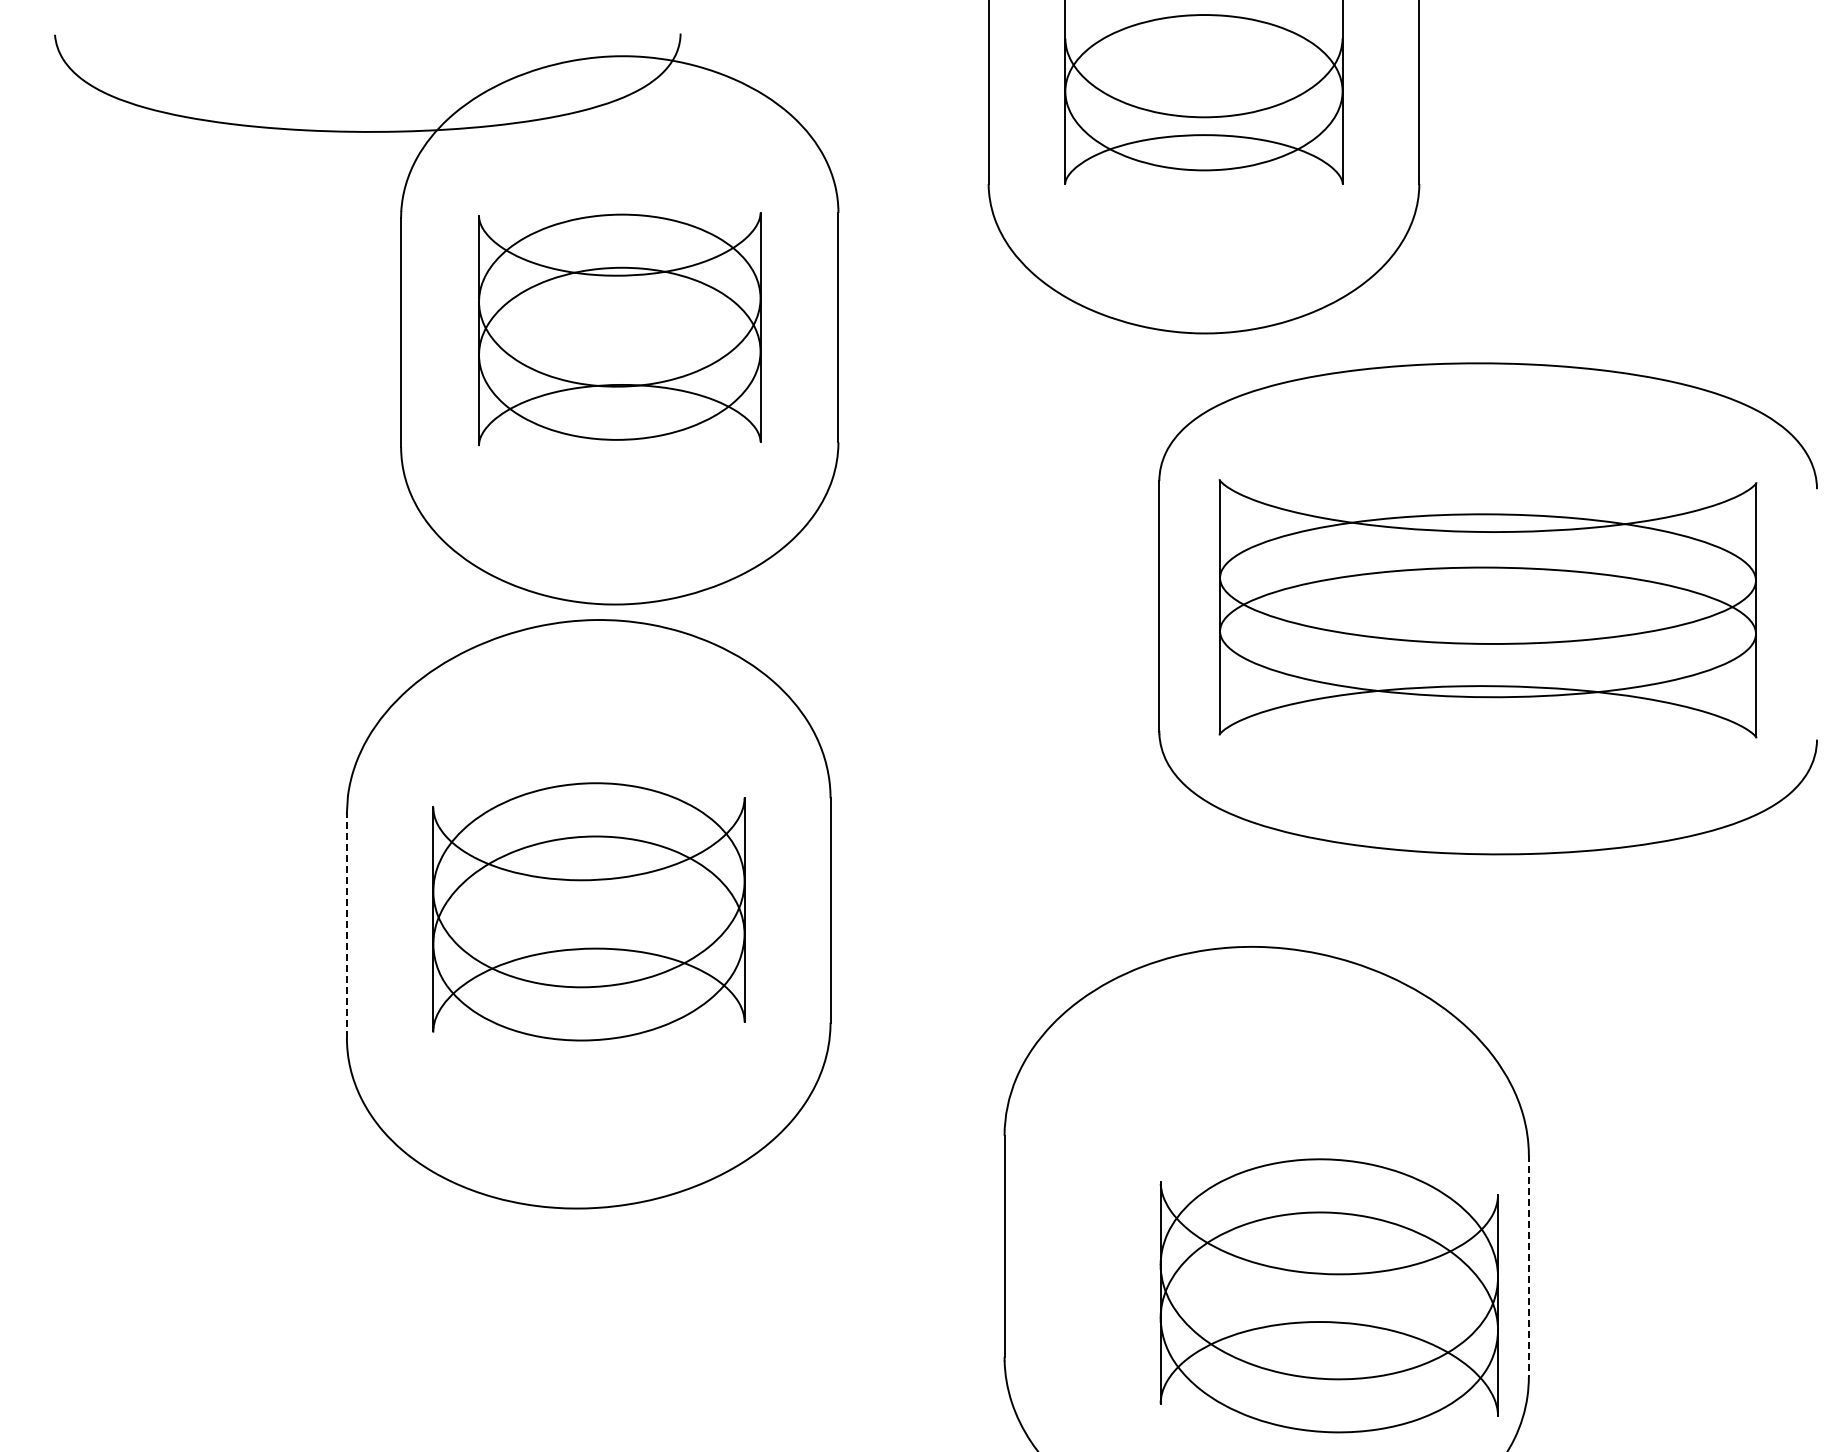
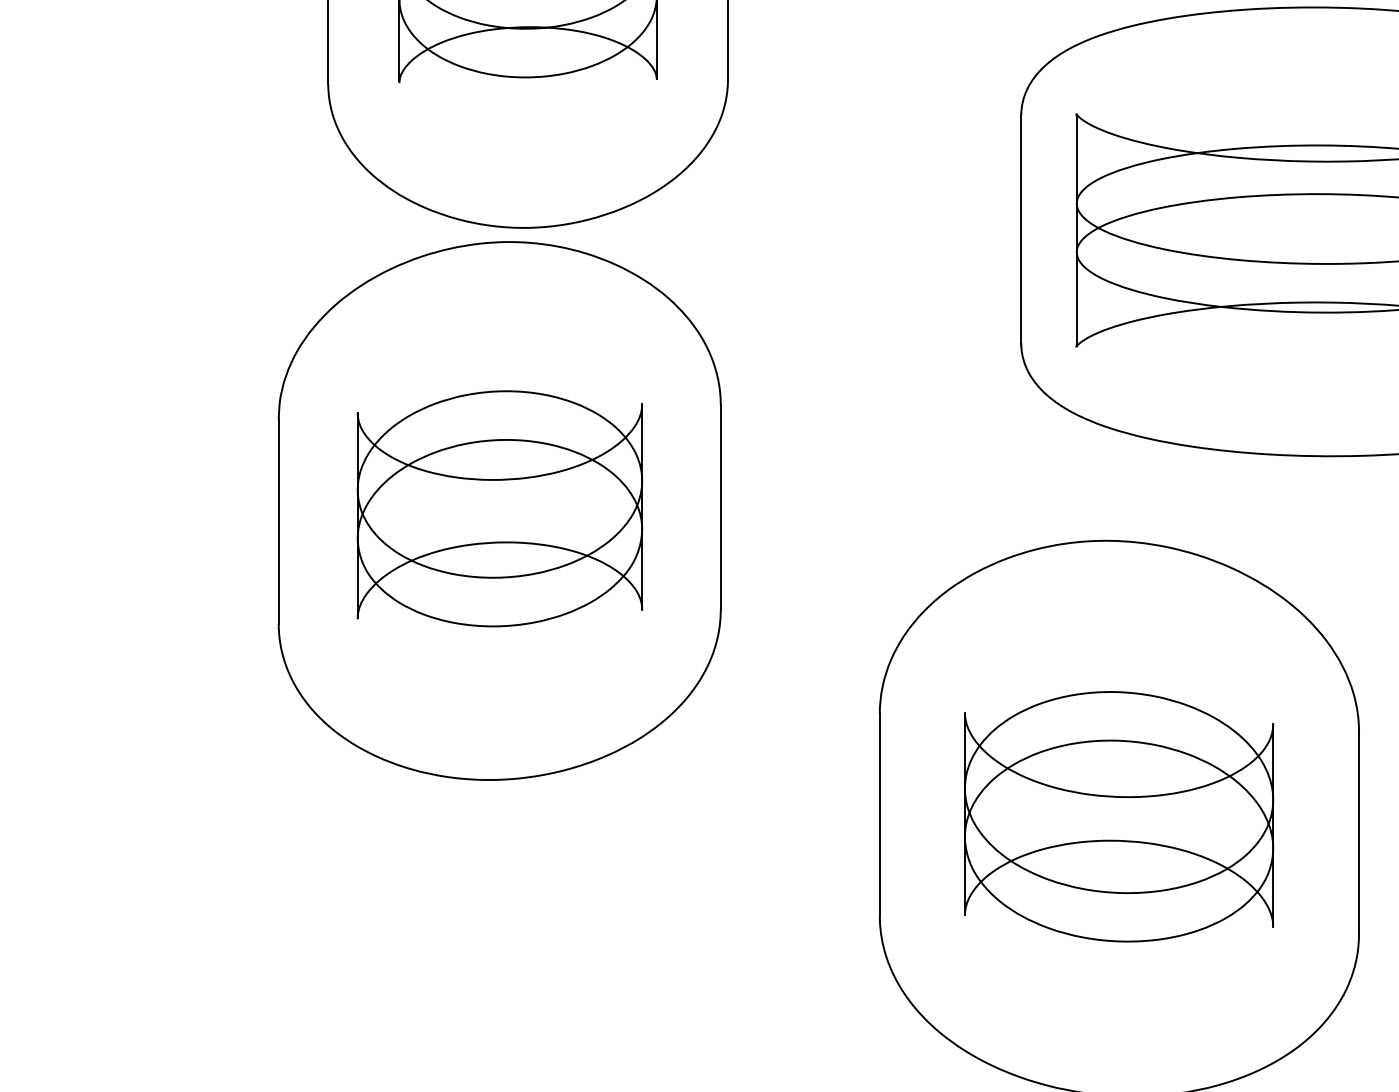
line: (346, 924) -> (278, 520), dashed -> solid
line: (1528, 1266) -> (1358, 832), dashed -> solid
part: (1328, 1295) -> (1118, 816), moved

